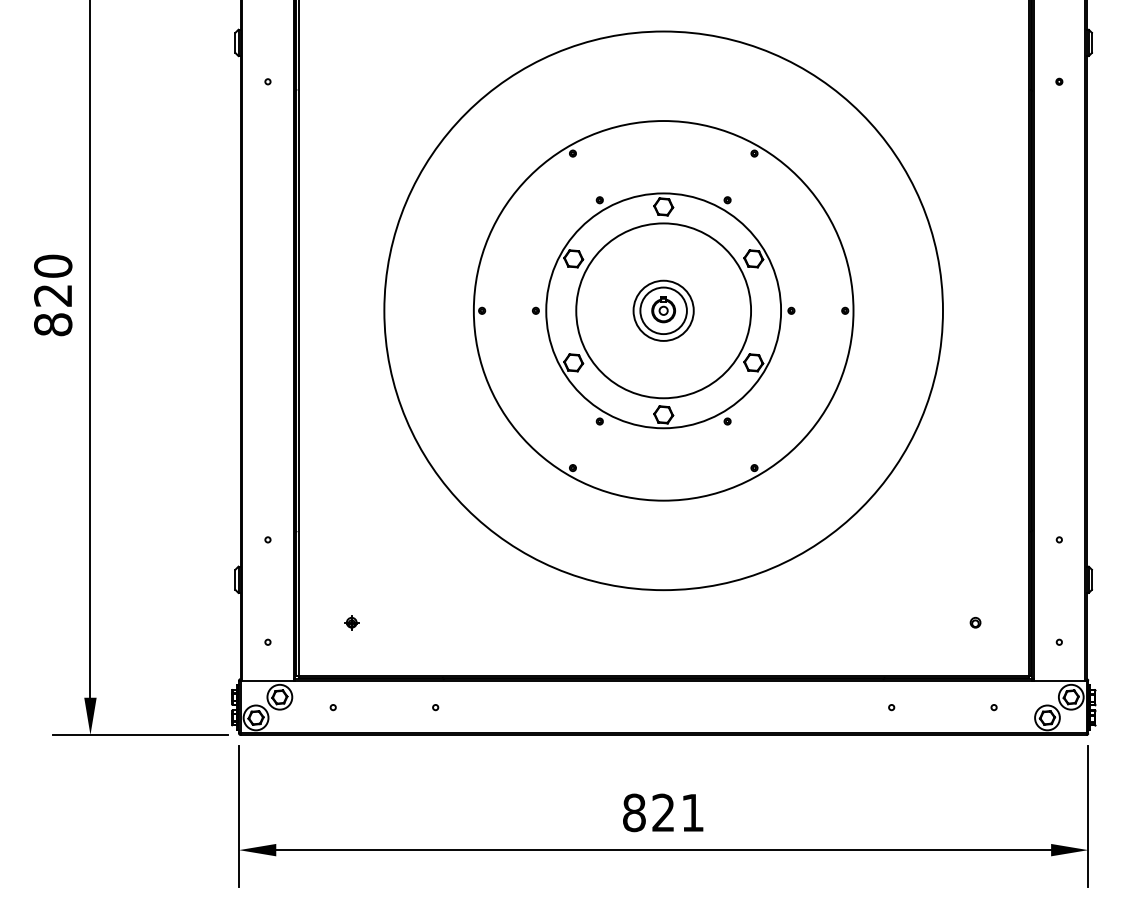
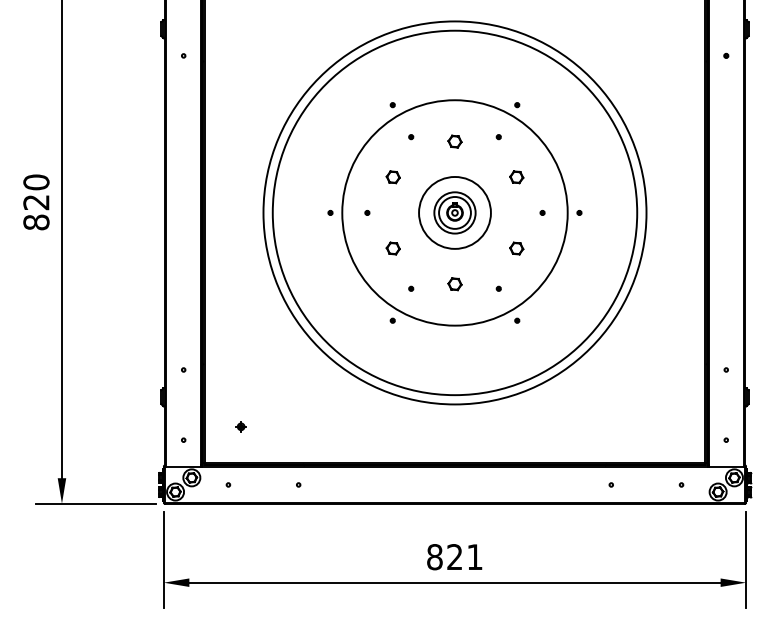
circle: (662, 310) -> (454, 212), size x0.6
circle: (662, 310) -> (454, 212), size x1.4
circle: (662, 310) -> (454, 212), size x1.4
part: (975, 622) -> (668, 426), removed

